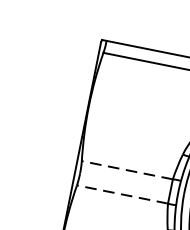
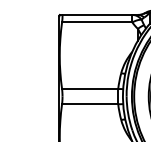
line: (126, 170) -> (89, 89), dashed -> solid
line: (121, 194) -> (89, 104), dashed -> solid

